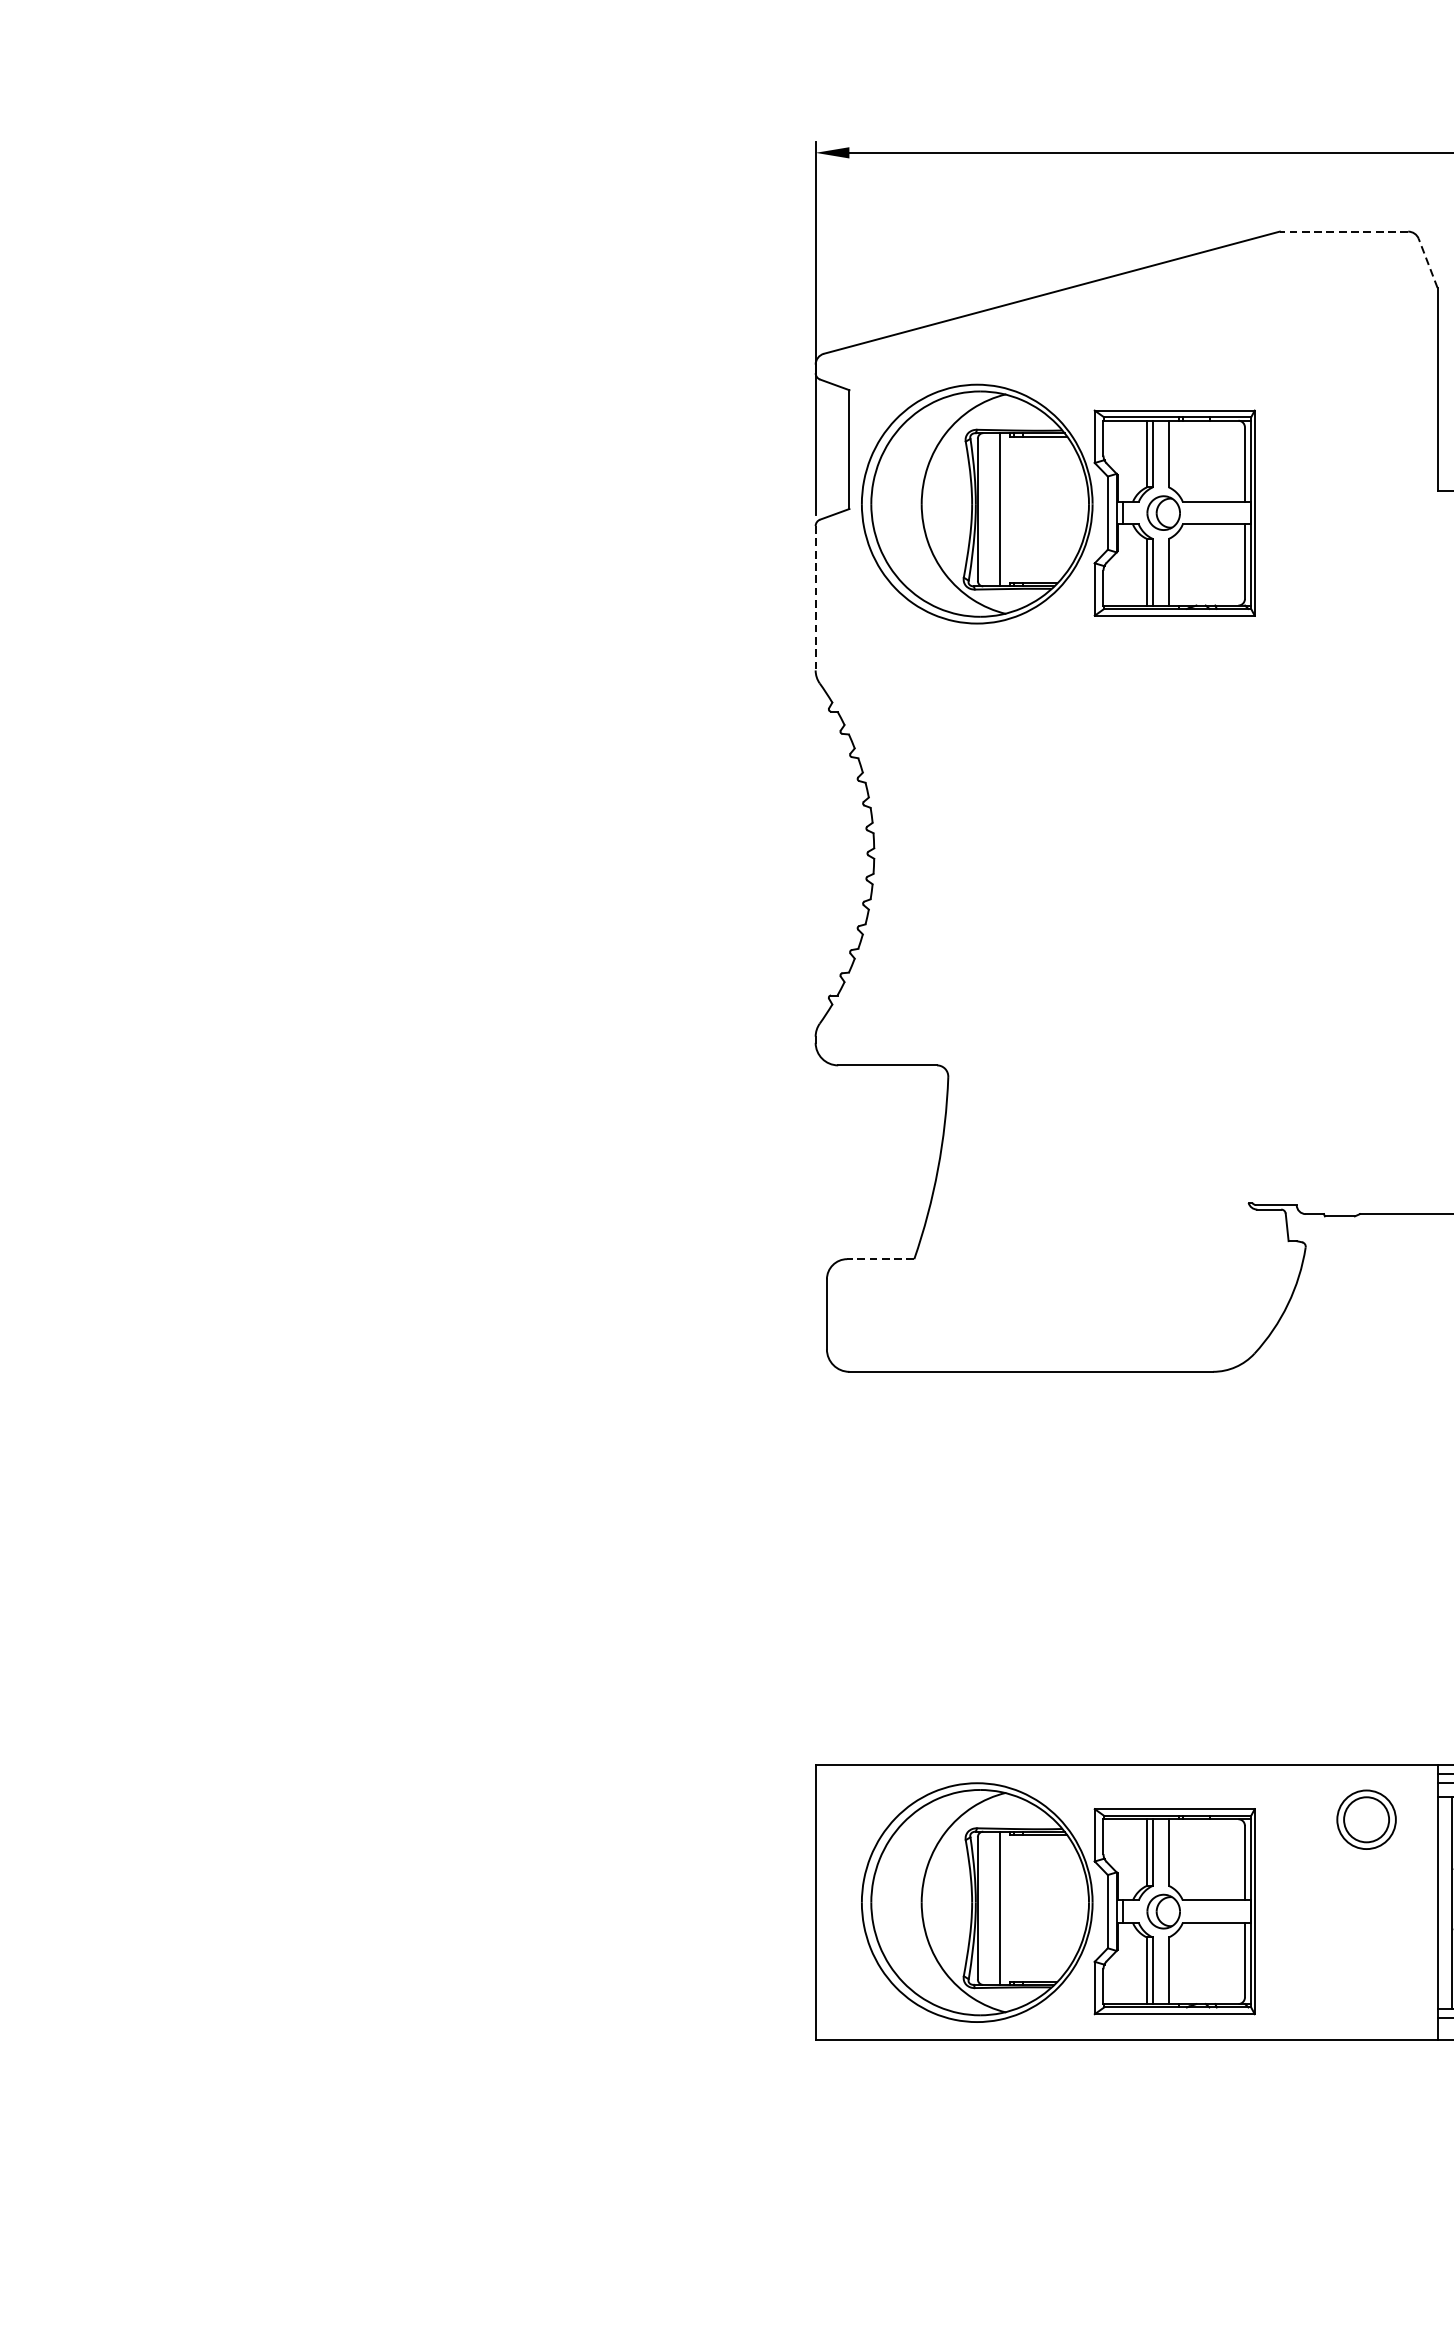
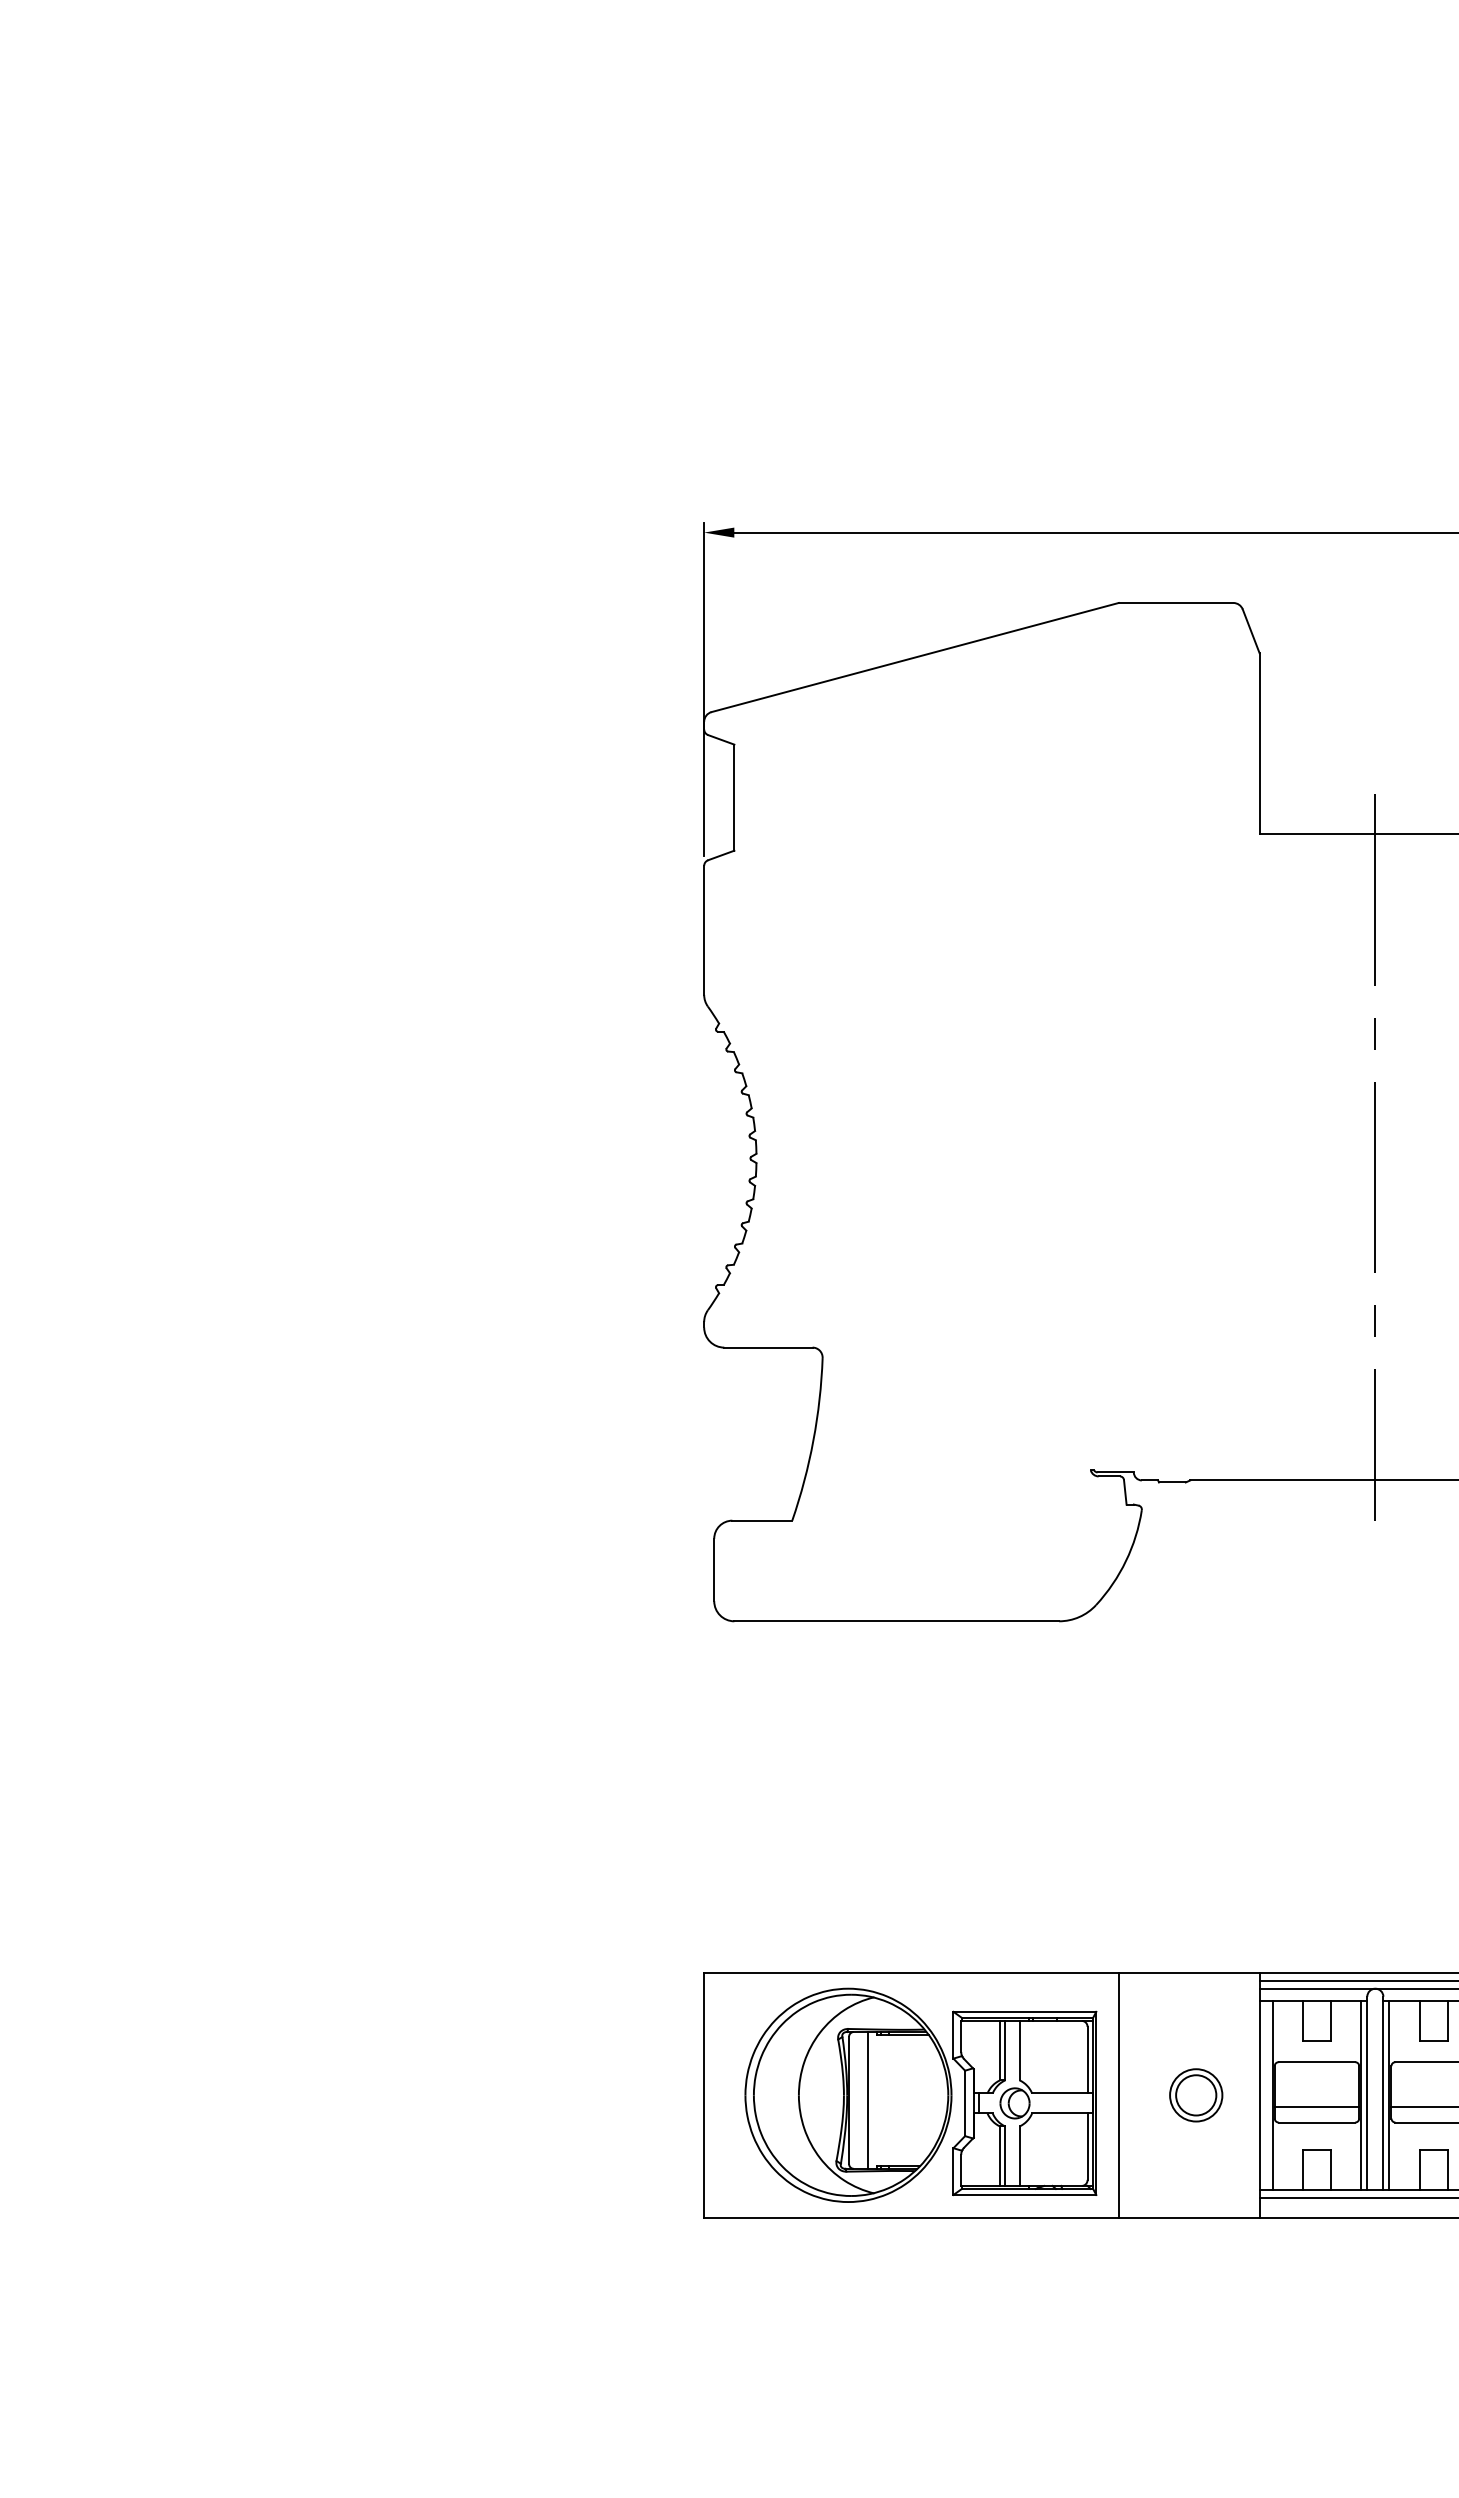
line: (1343, 231) -> (1175, 602), dashed -> solid
line: (1428, 262) -> (1251, 630), dashed -> solid
part: (1057, 503) -> (920, 845), removed
line: (816, 598) -> (704, 930), dashed -> solid
line: (880, 1258) -> (762, 1520), dashed -> solid
part: (1366, 1819) -> (1196, 2095), moved
line: (1279, 1902) -> (1118, 2095), added

